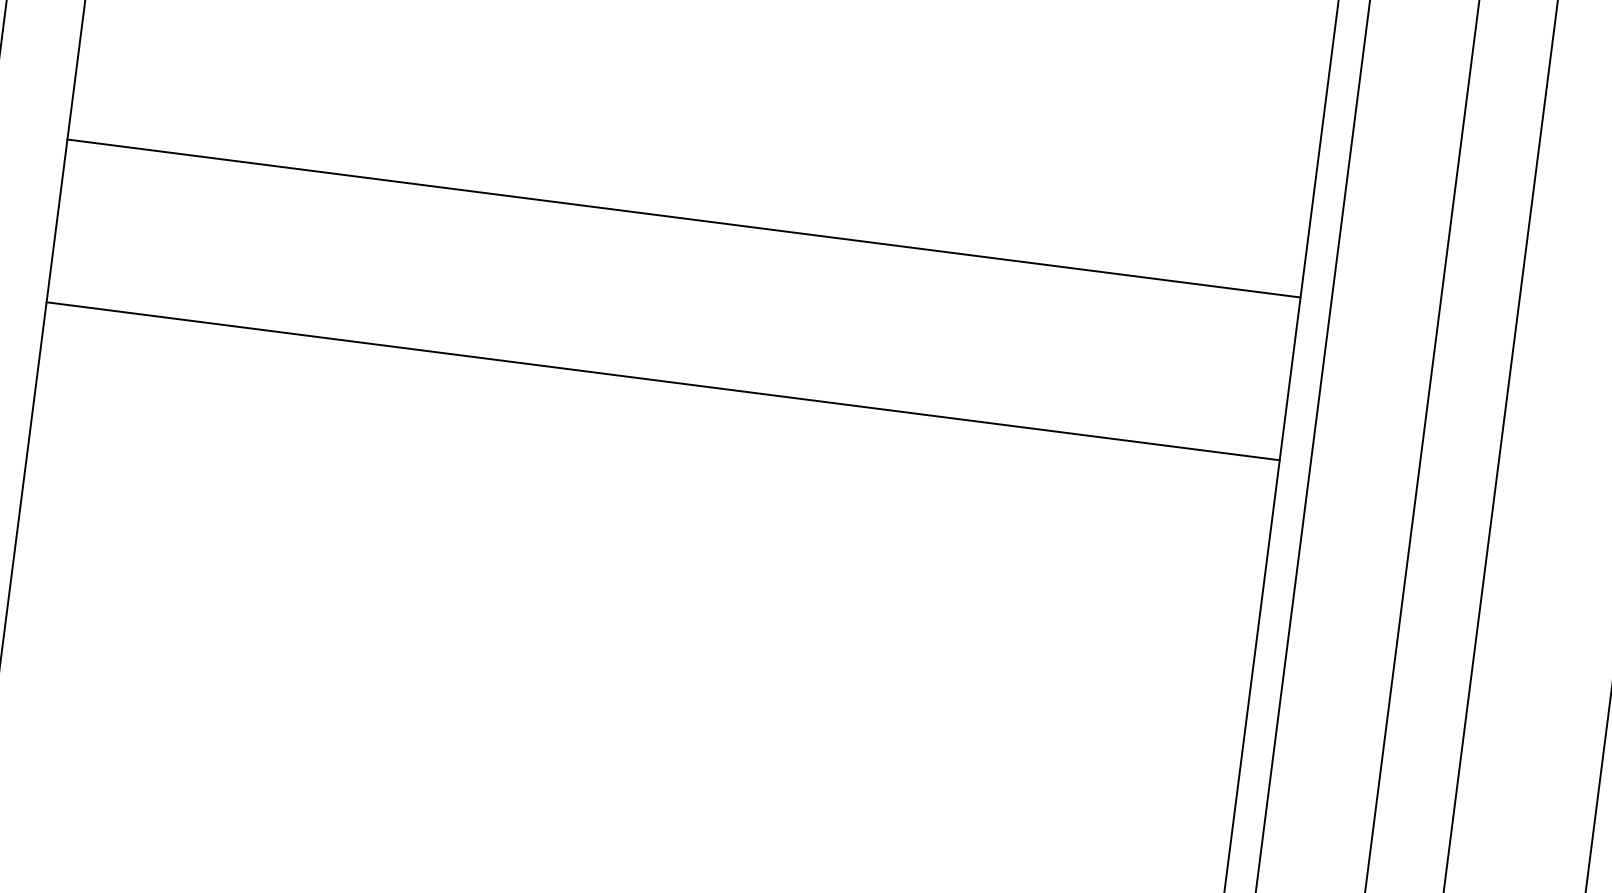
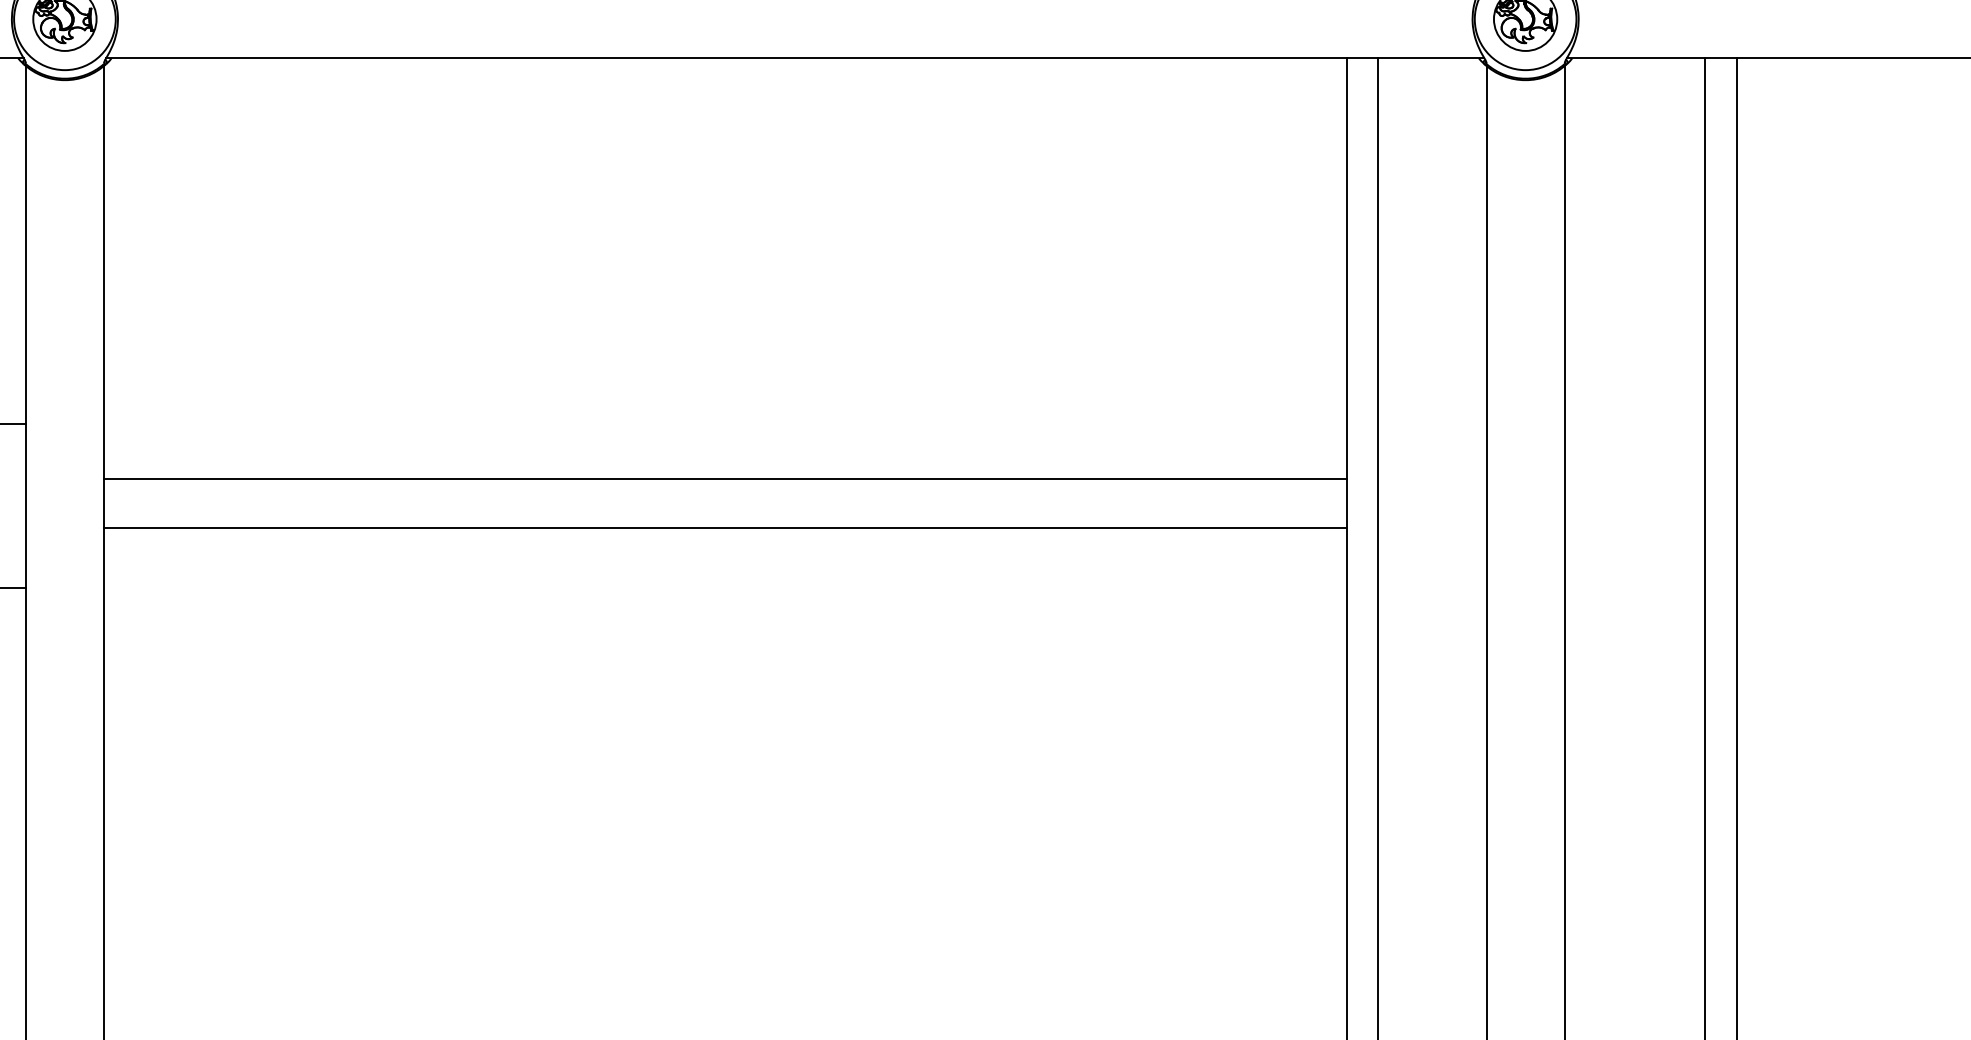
line: (683, 218) -> (725, 479), moved
line: (663, 381) -> (725, 528), moved

